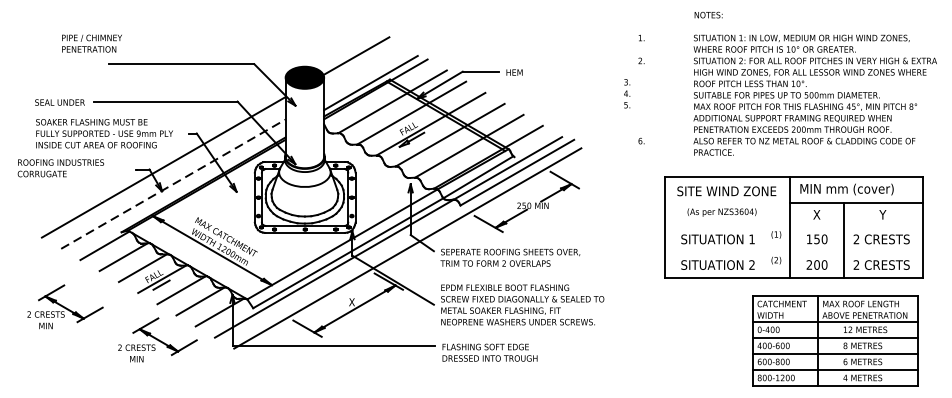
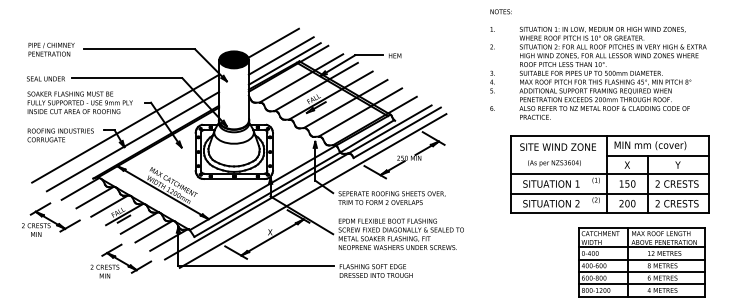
text: (707, 14) -> (500, 11), moved
text: (91, 43) -> (51, 49), moved
line: (365, 72) -> (280, 55), added
text: (627, 92) -> (492, 81), moved
text: (814, 94) -> (612, 72), moved
text: (60, 168) -> (60, 135), moved
line: (173, 184) -> (133, 141), dashed -> solid
line: (793, 226) -> (609, 174), added
line: (793, 251) -> (609, 193), added
part: (65, 306) -> (51, 219), moved

